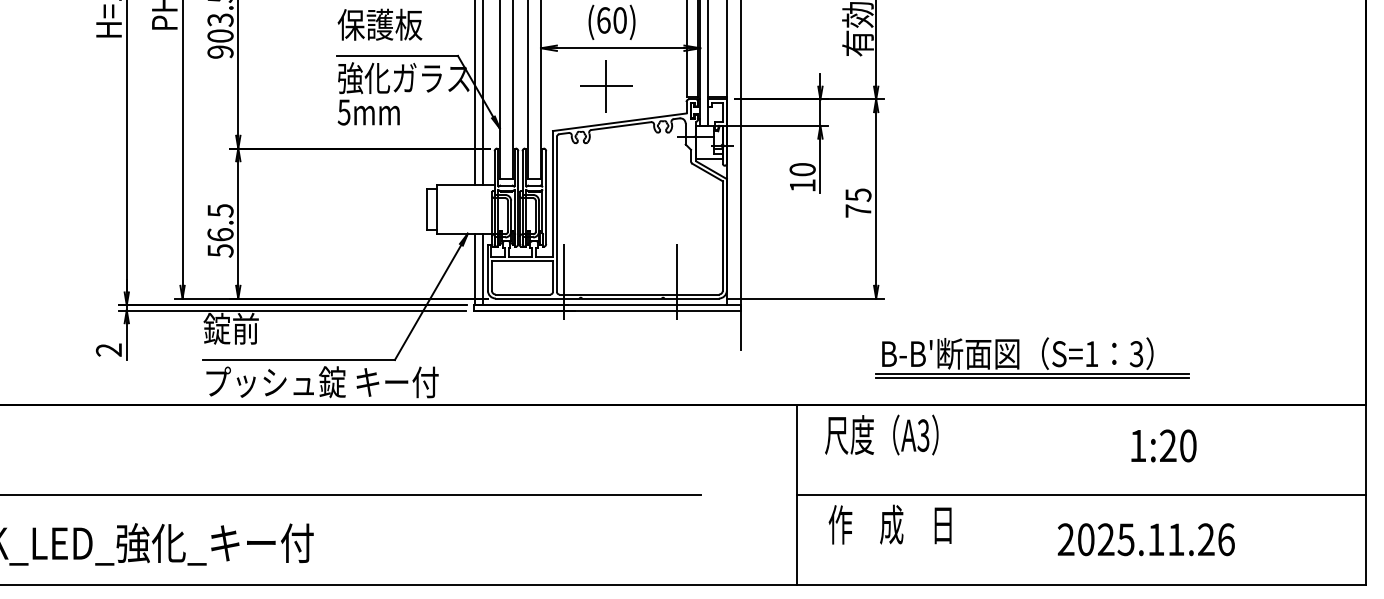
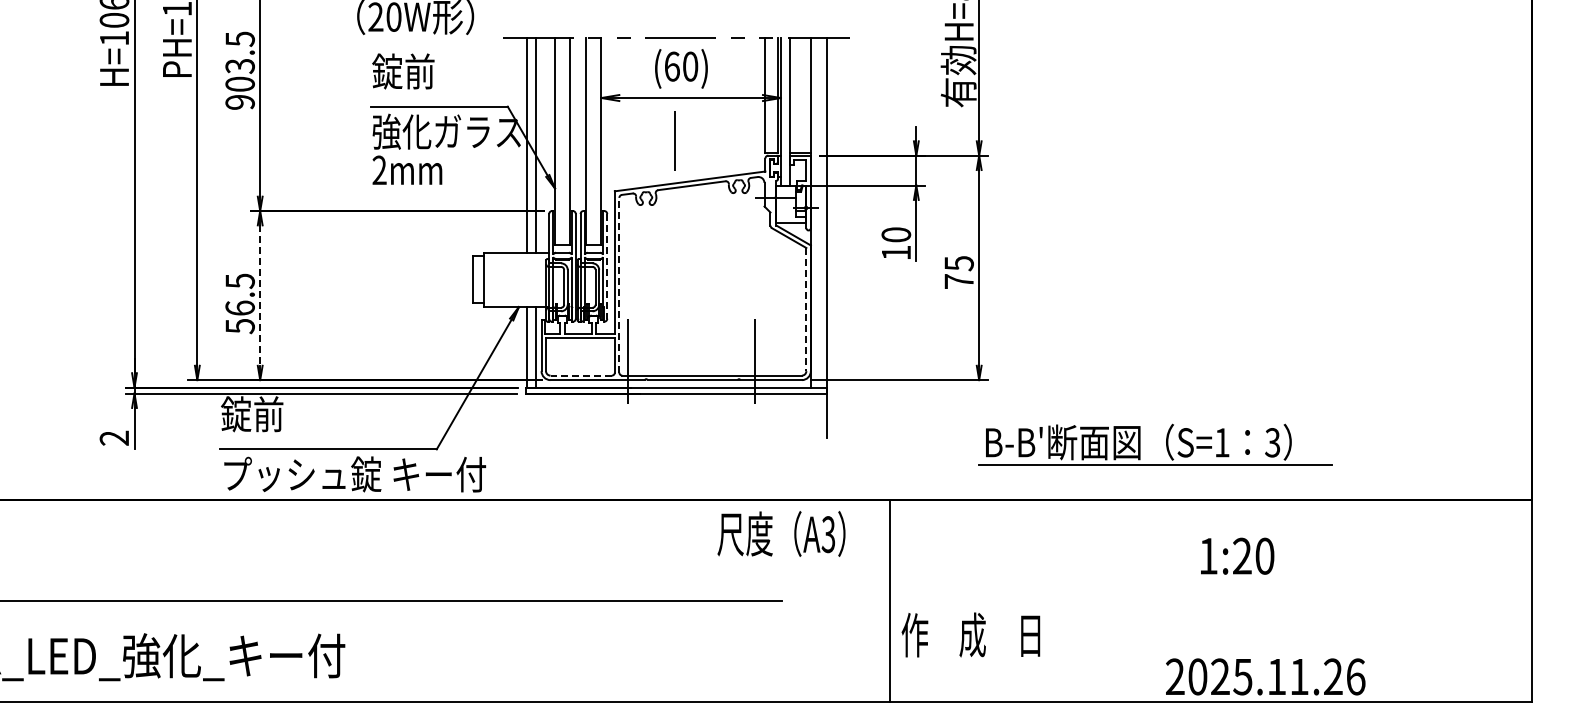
text: (379, 24) -> (419, 71), 保護板 -> 錠前
line: (605, 85) -> (674, 140), removed
text: (344, 112) -> (379, 170), 5mm -> 2mm
line: (546, 197) -> (607, 266), solid -> dashed
line: (557, 213) -> (619, 284), solid -> dashed
line: (238, 224) -> (260, 296), solid -> dashed
line: (722, 235) -> (806, 309), solid -> dashed
line: (523, 294) -> (581, 375), solid -> dashed
line: (1031, 377) -> (1154, 469), removed
text: (881, 434) -> (781, 533), moved
text: (1163, 445) -> (1237, 555), moved
line: (1081, 494) -> (1210, 601), removed
text: (889, 524) -> (970, 634), moved
text: (1146, 539) -> (1265, 676), moved

